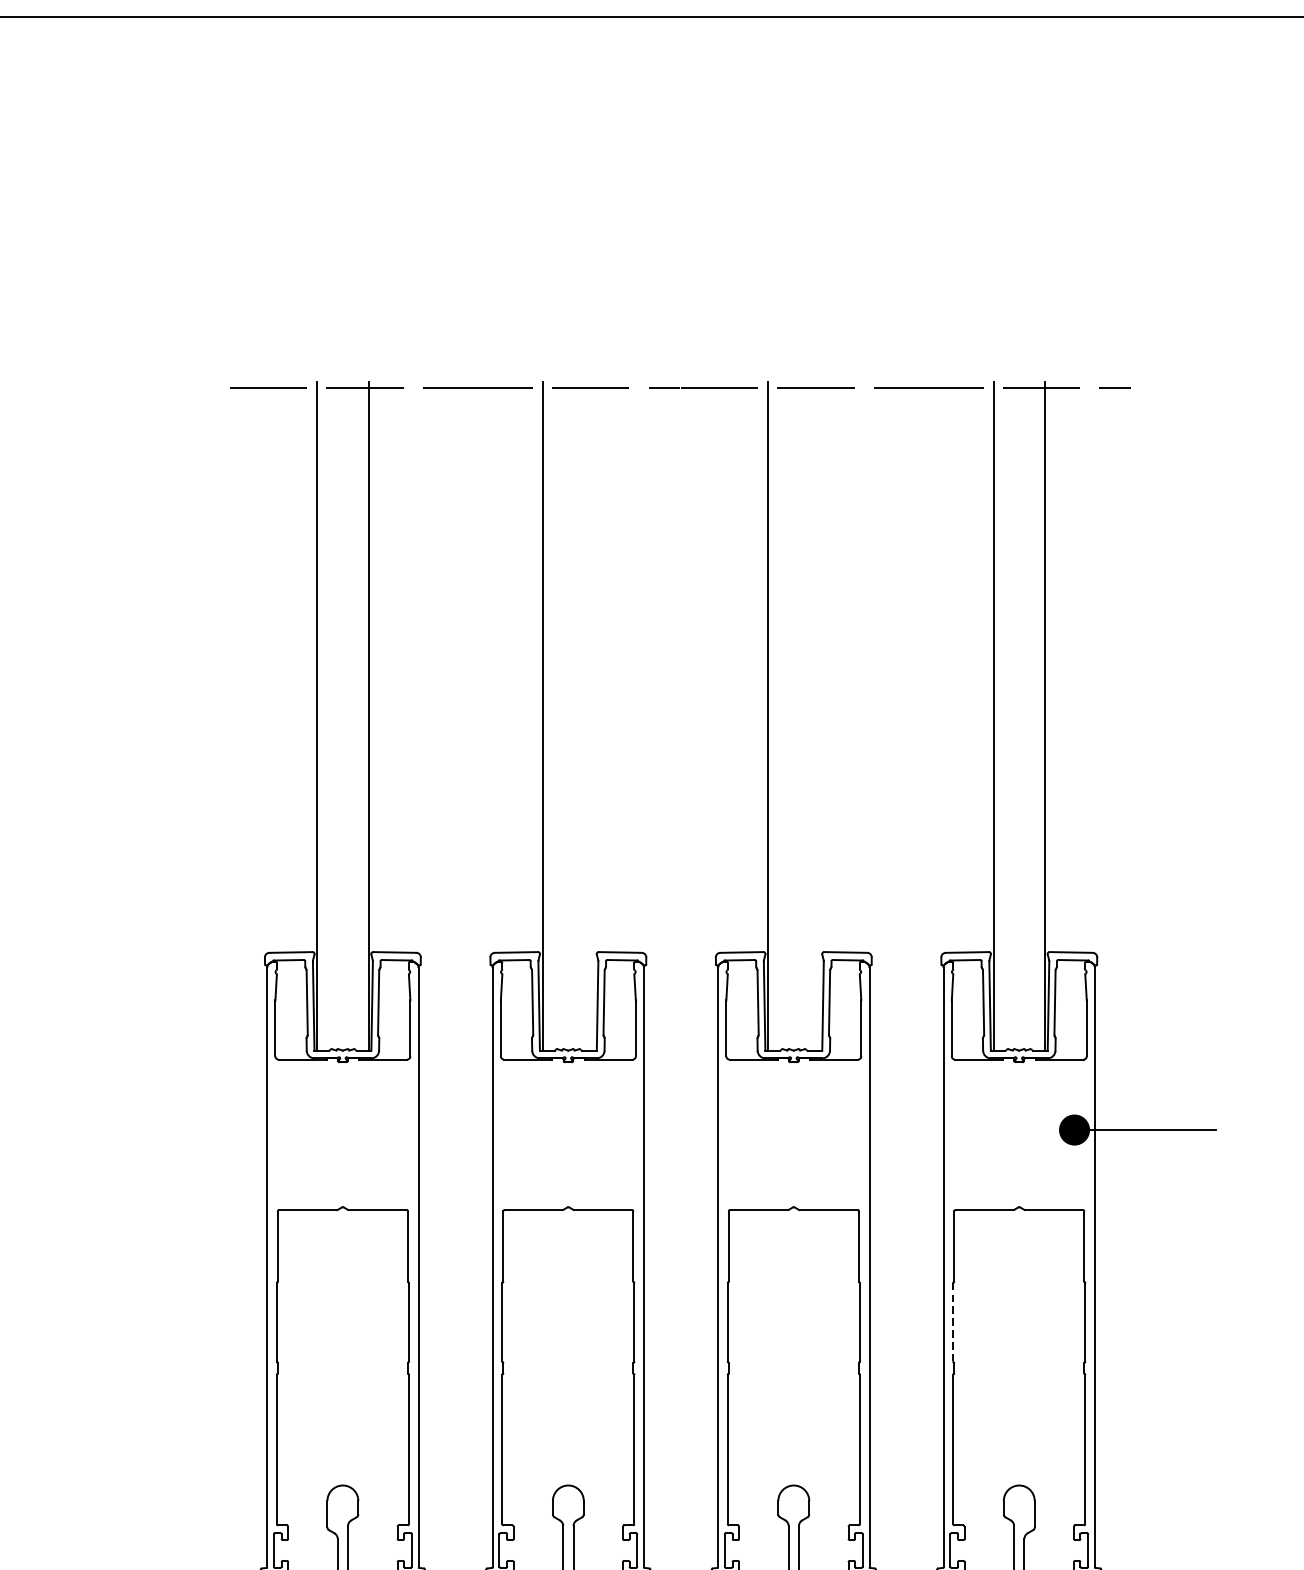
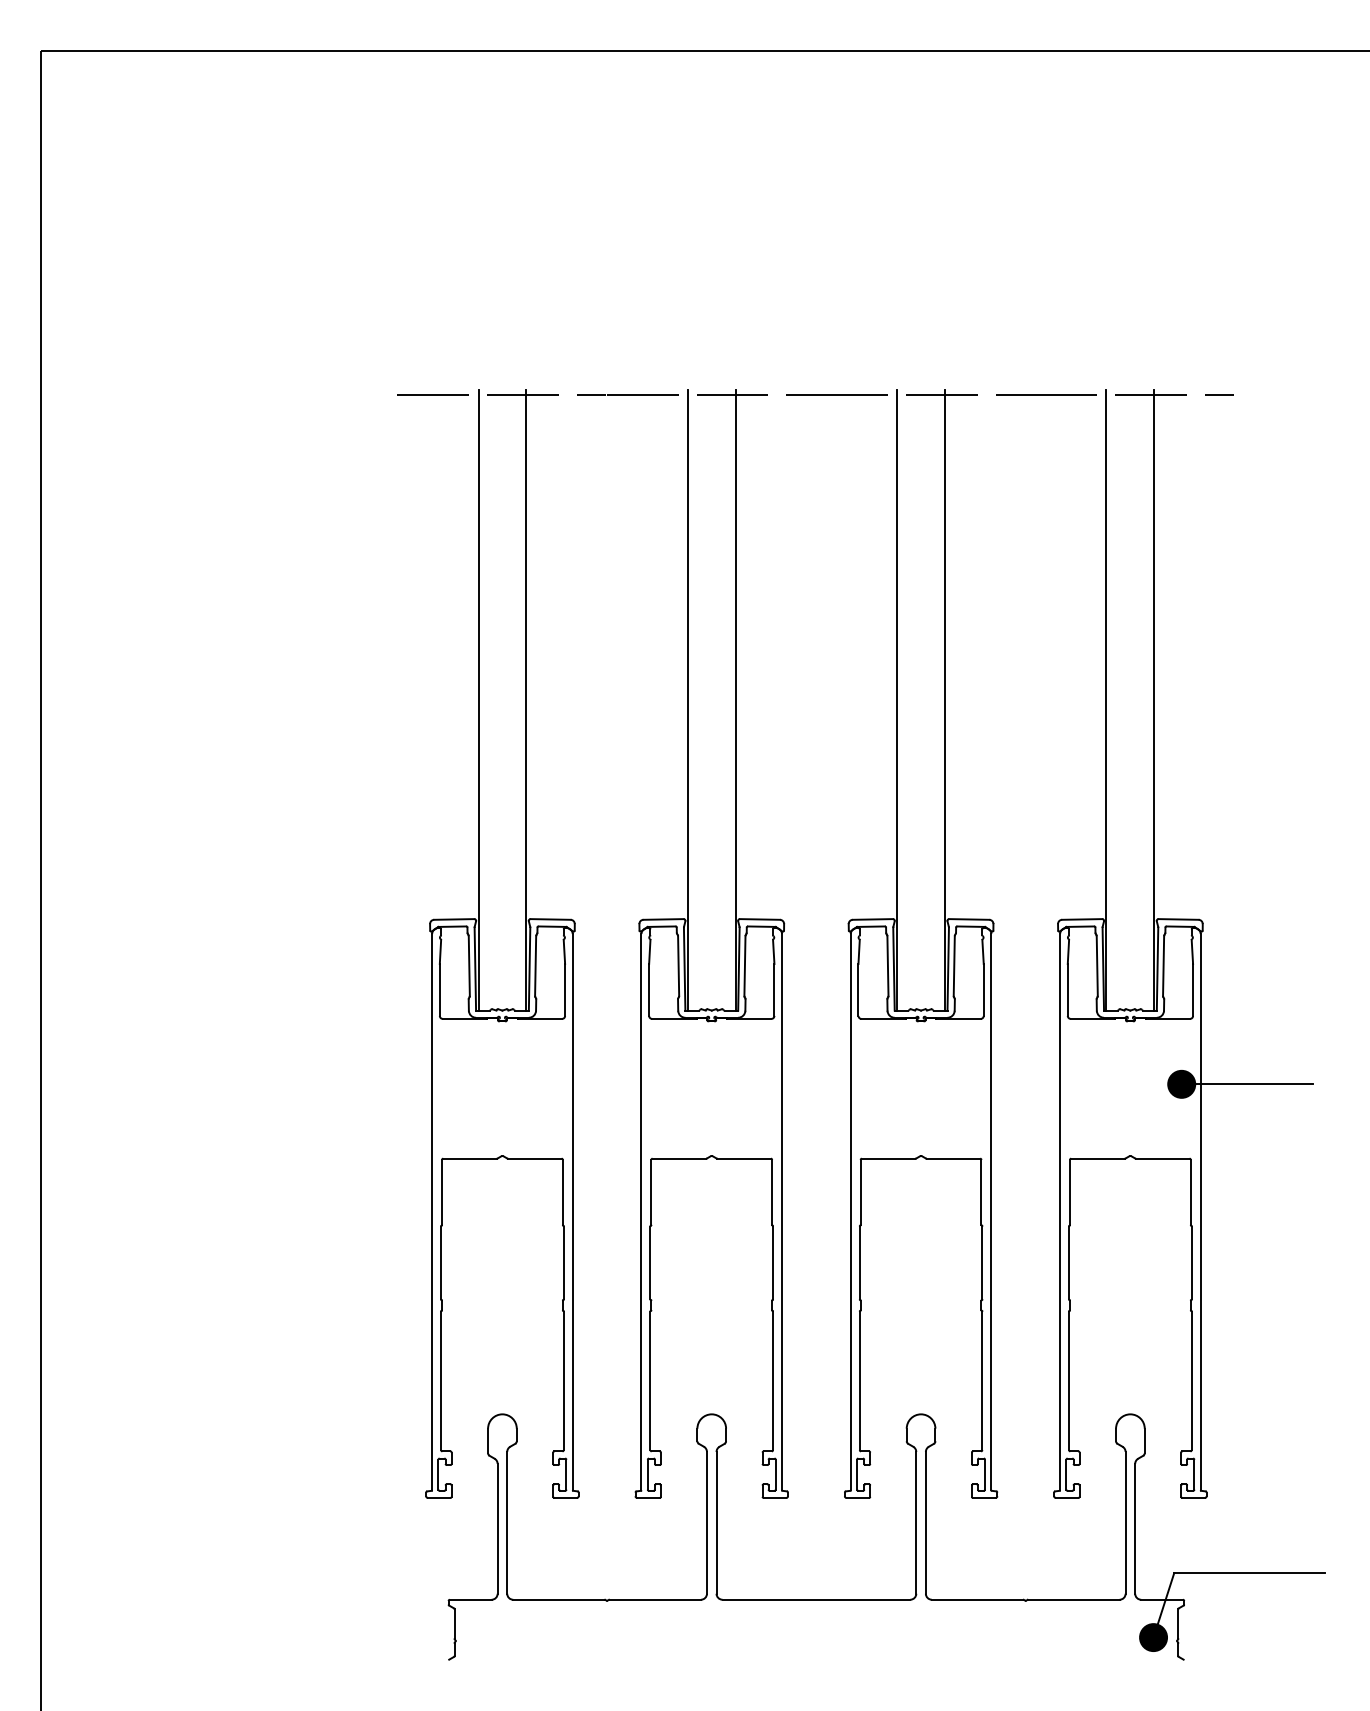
line: (593, 715) -> (735, 699), added
line: (820, 715) -> (945, 699), added
line: (953, 1321) -> (1069, 1262), dashed -> solid

